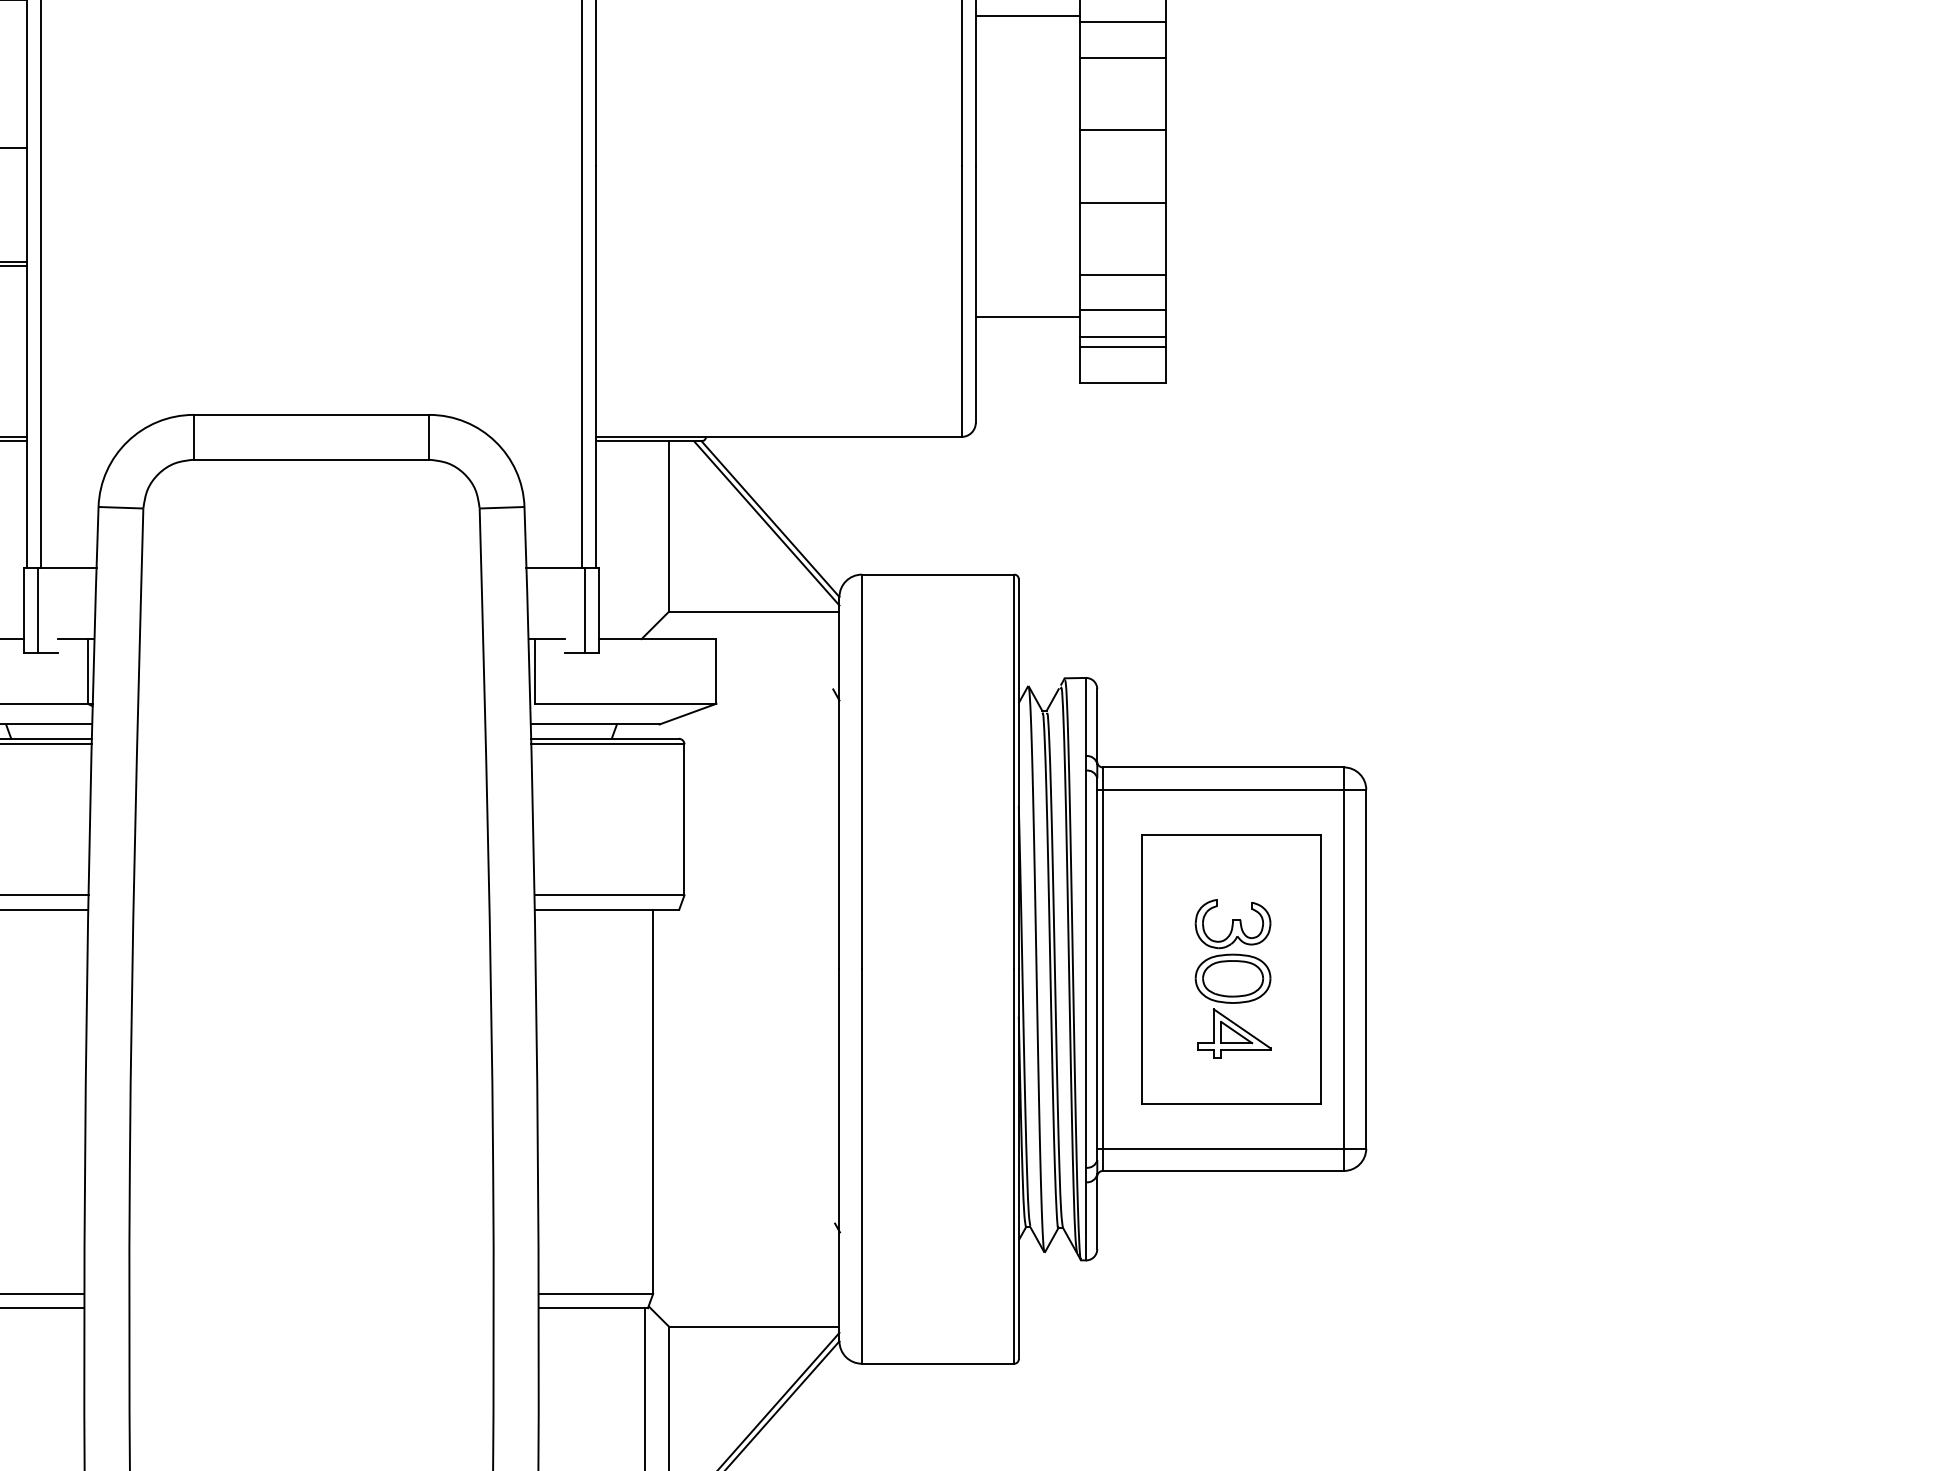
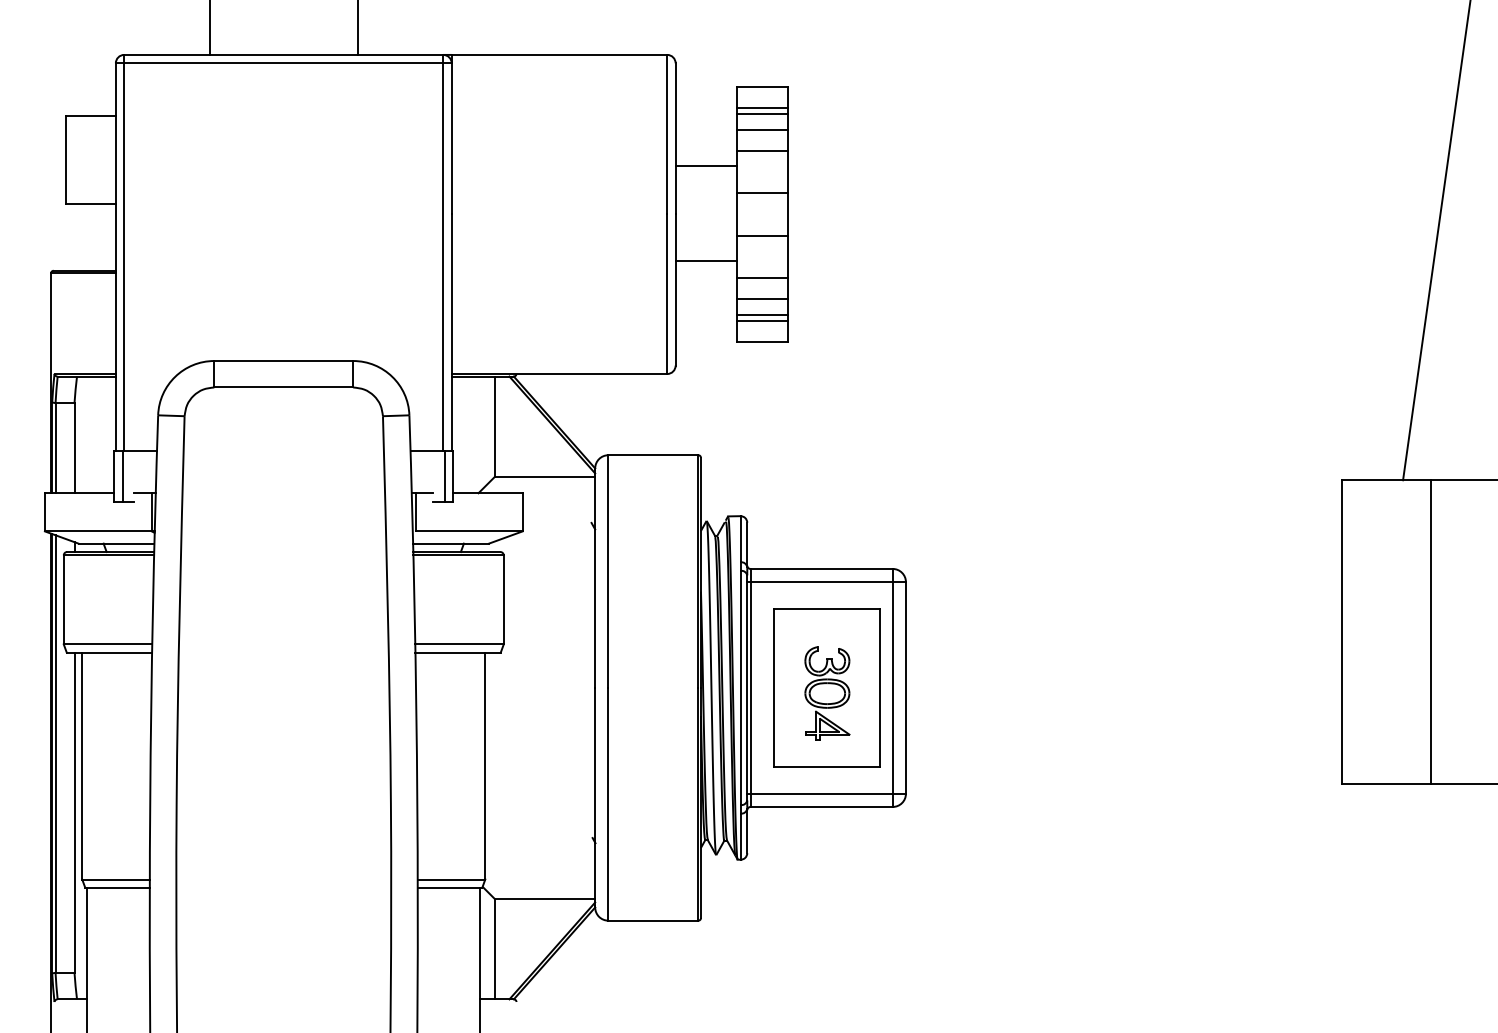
line: (1028, 15) -> (706, 166), moved
line: (1028, 317) -> (706, 261), moved

